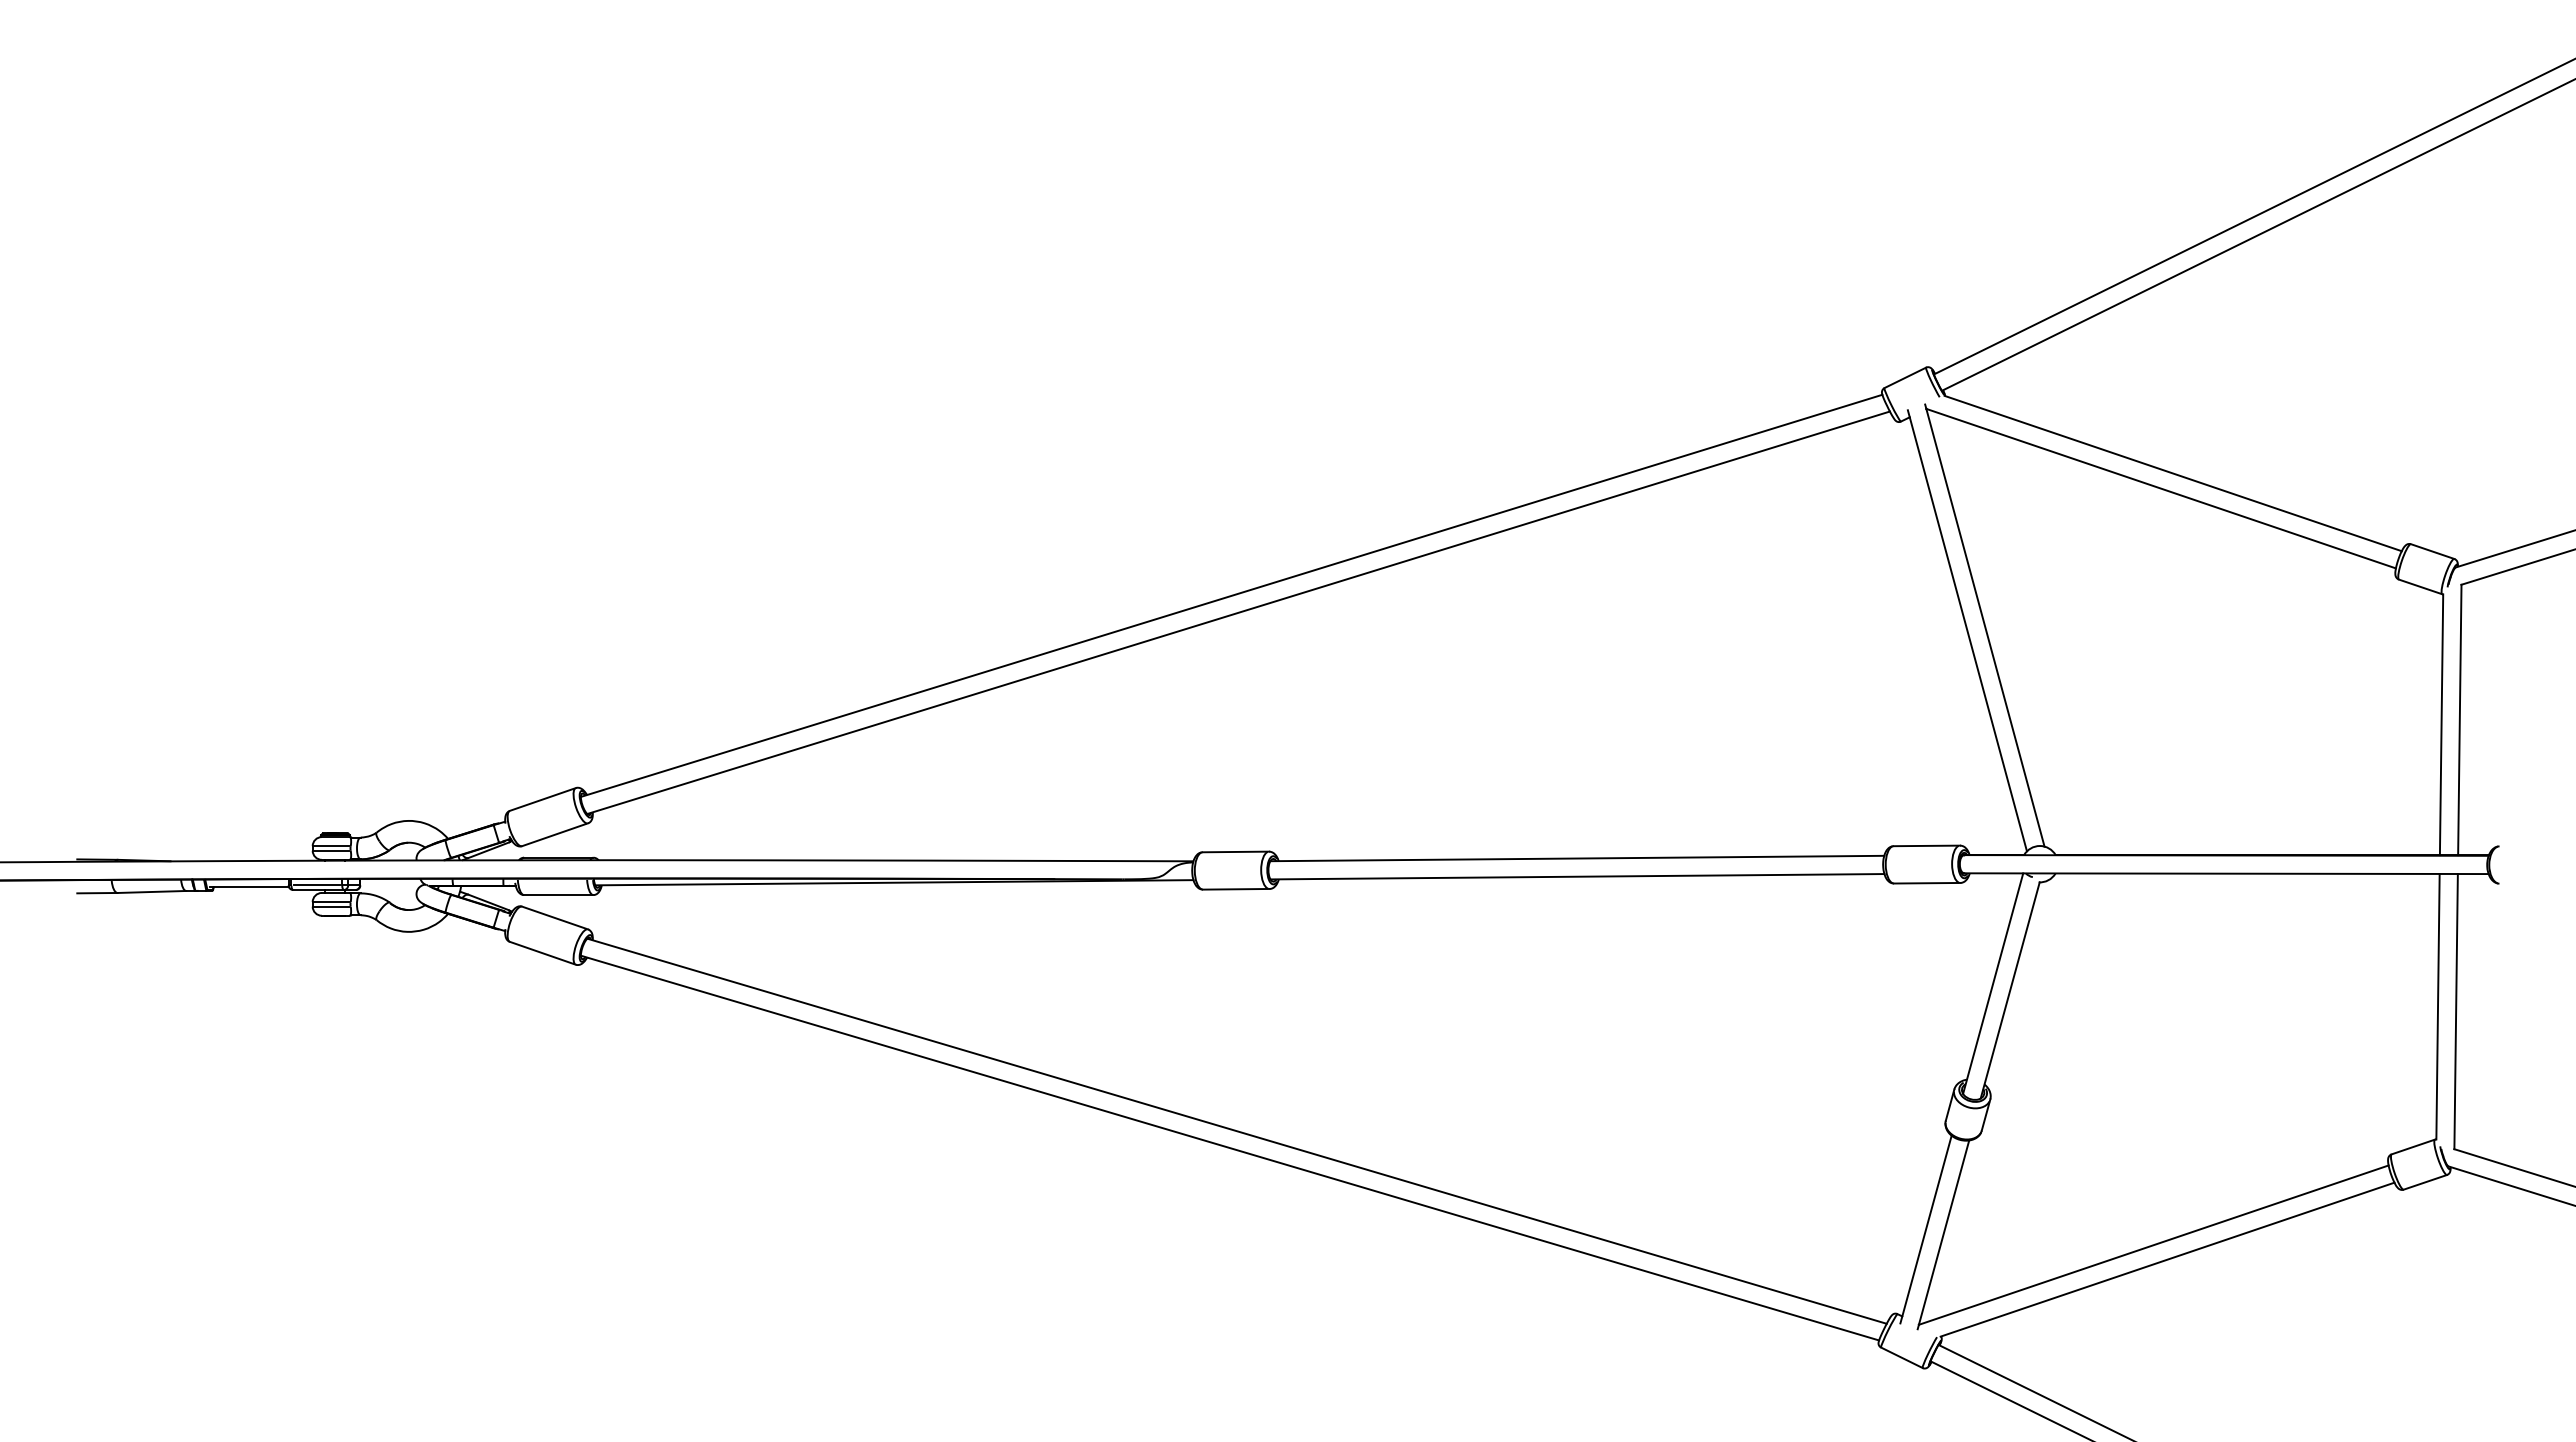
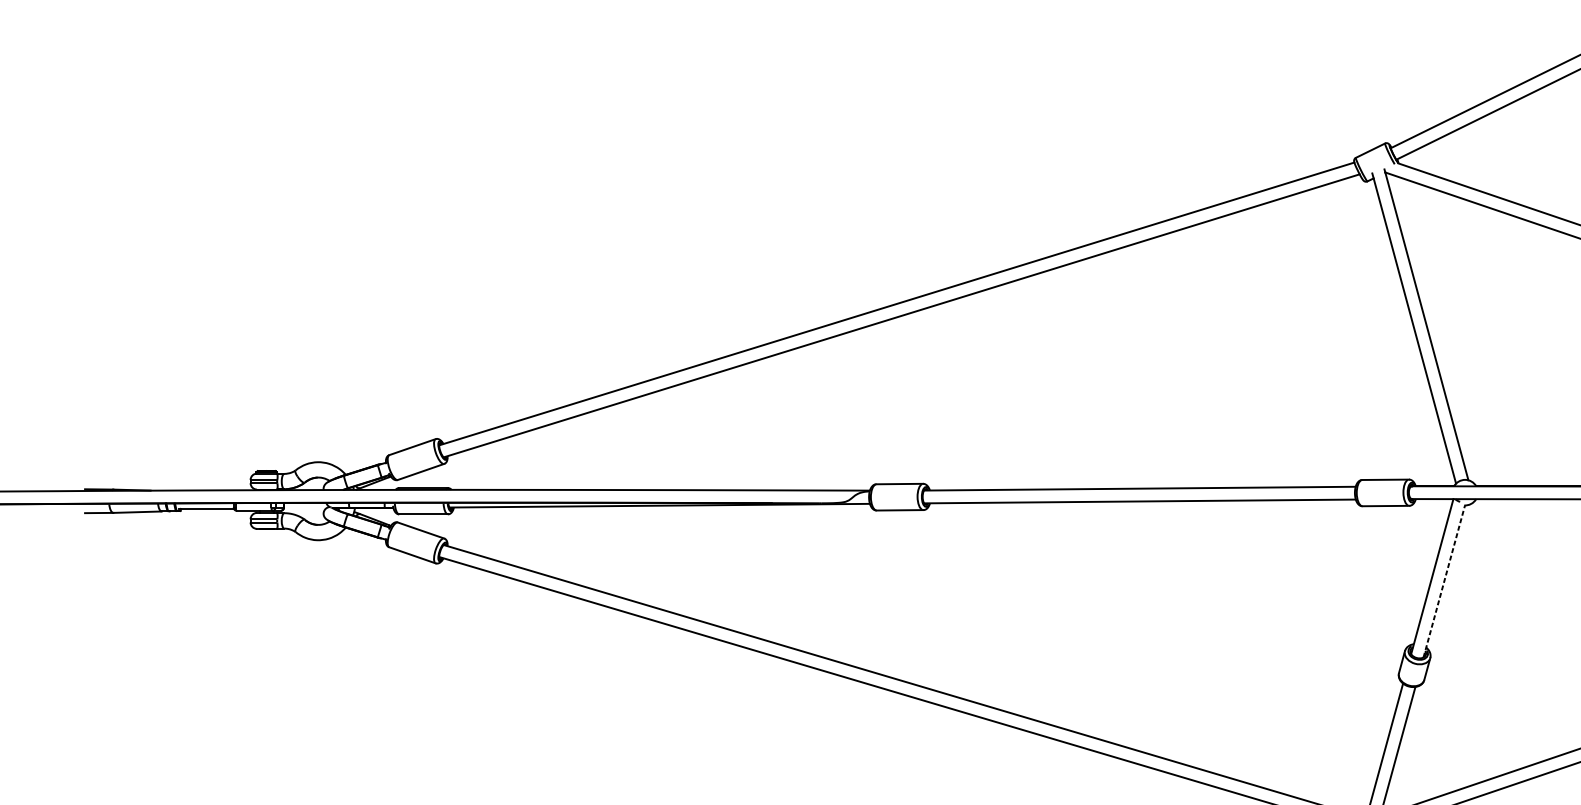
line: (316, 885) -> (253, 507), removed
line: (2010, 990) -> (1444, 581), solid -> dashed

